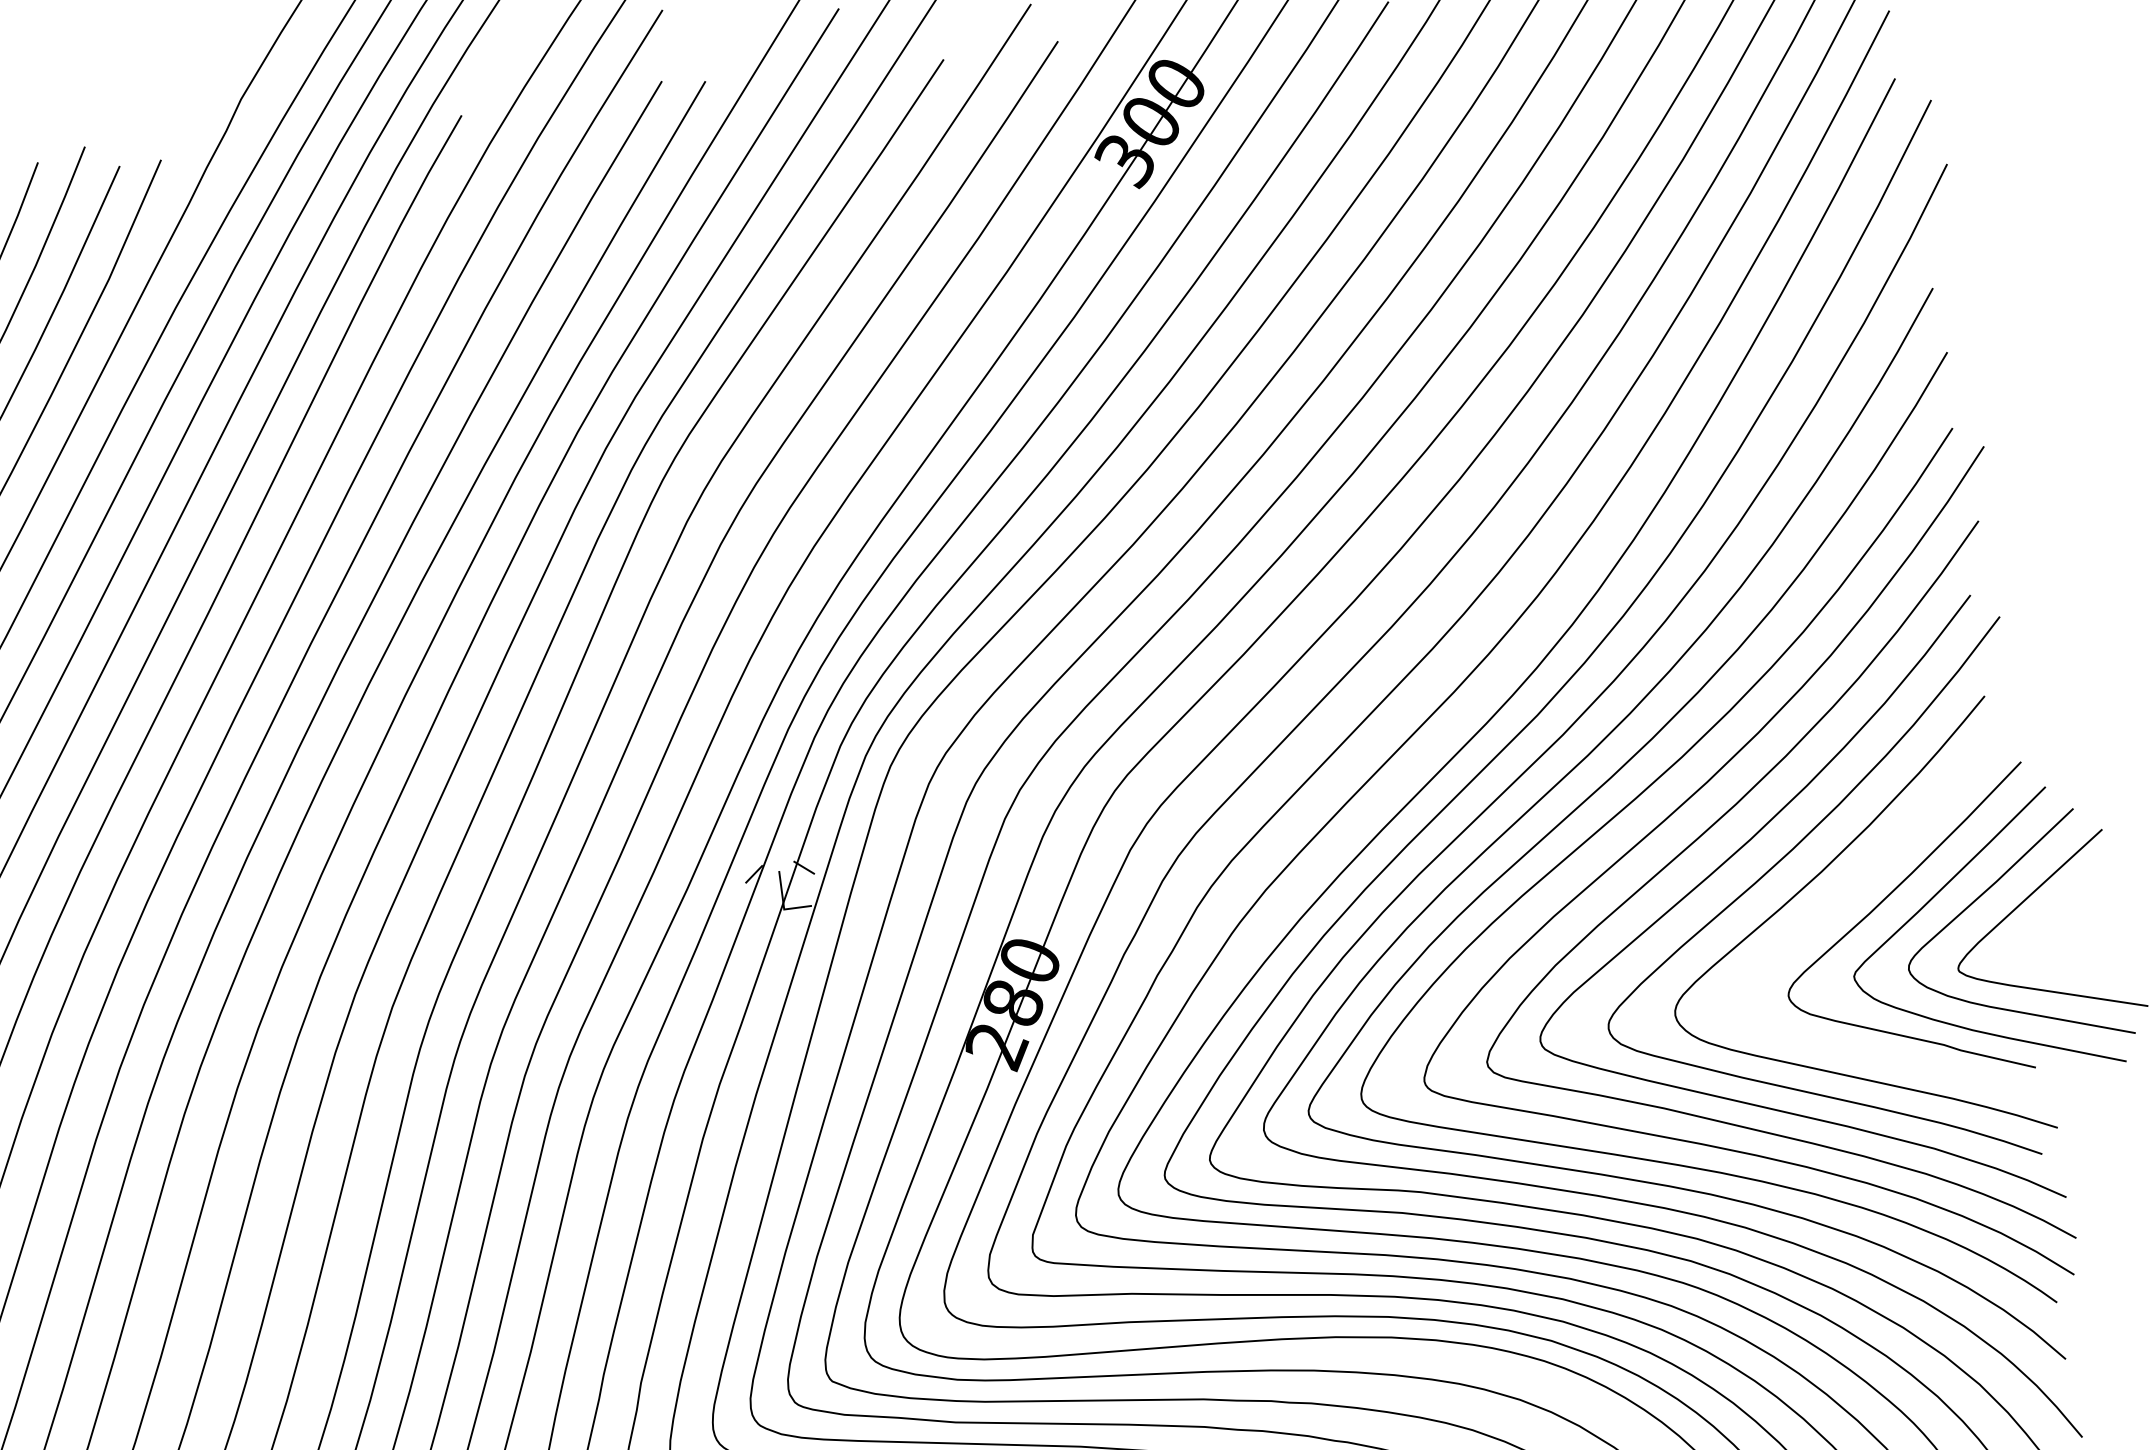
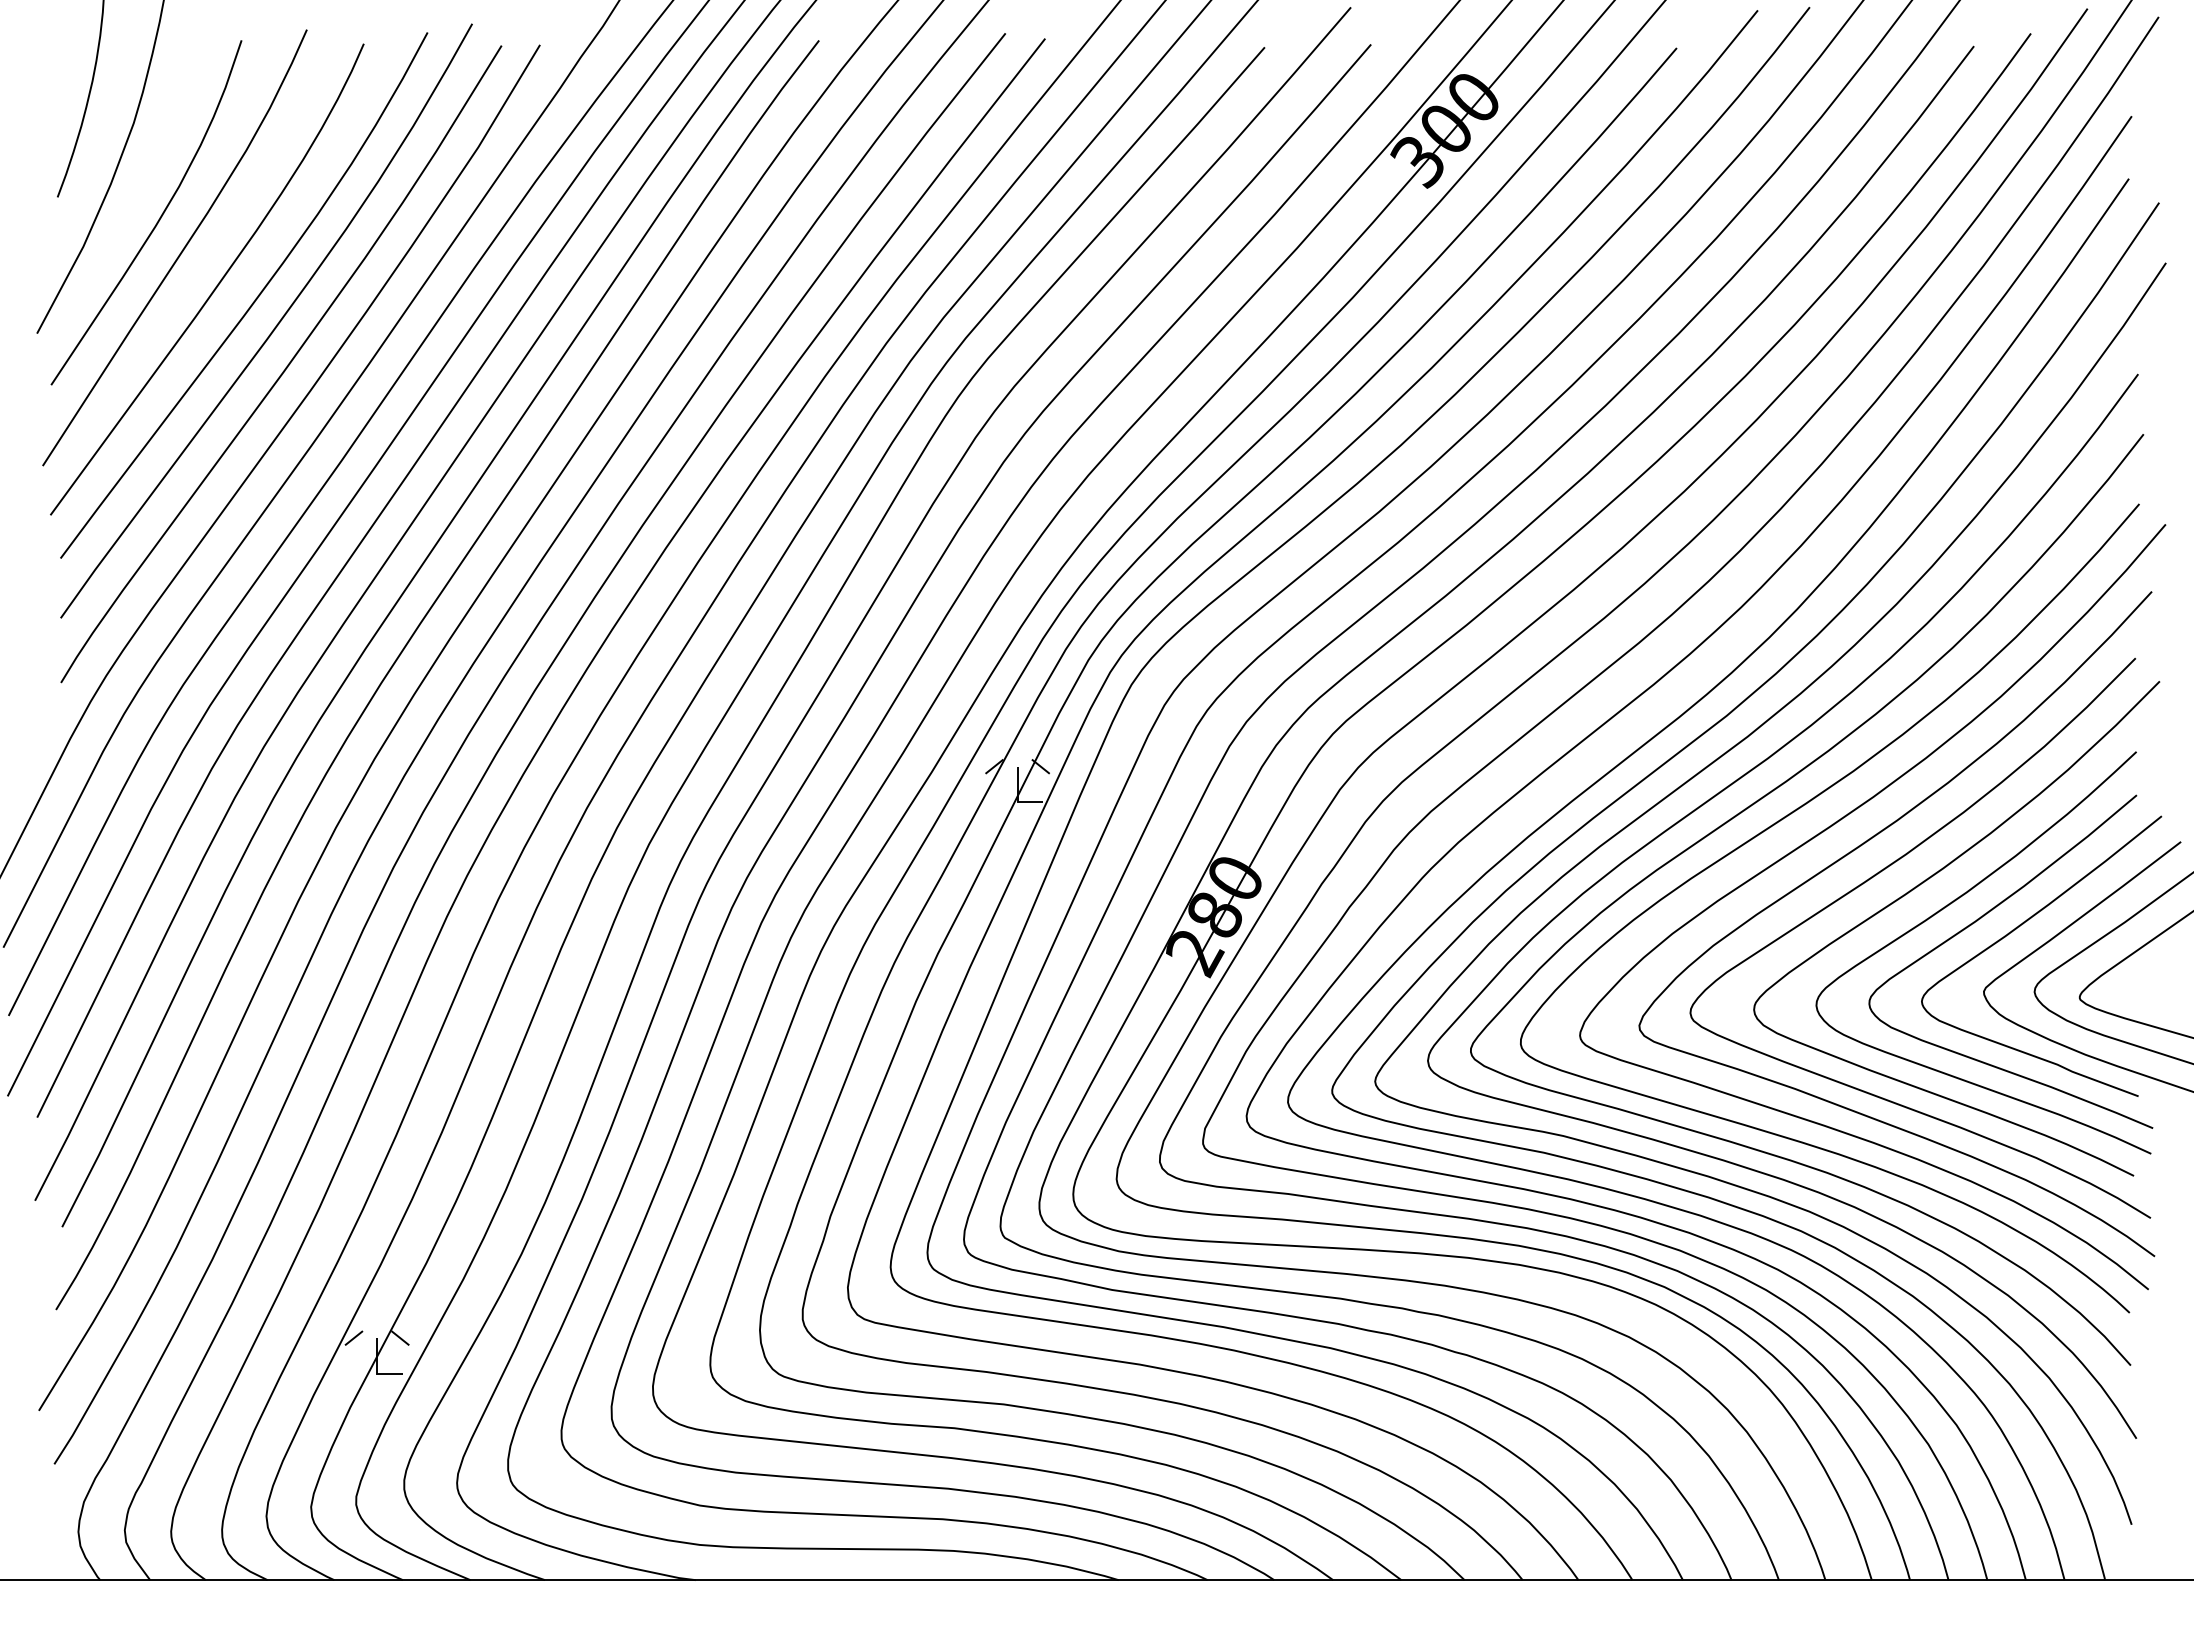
curve: (1840, 899) -> (1980, 919), added

